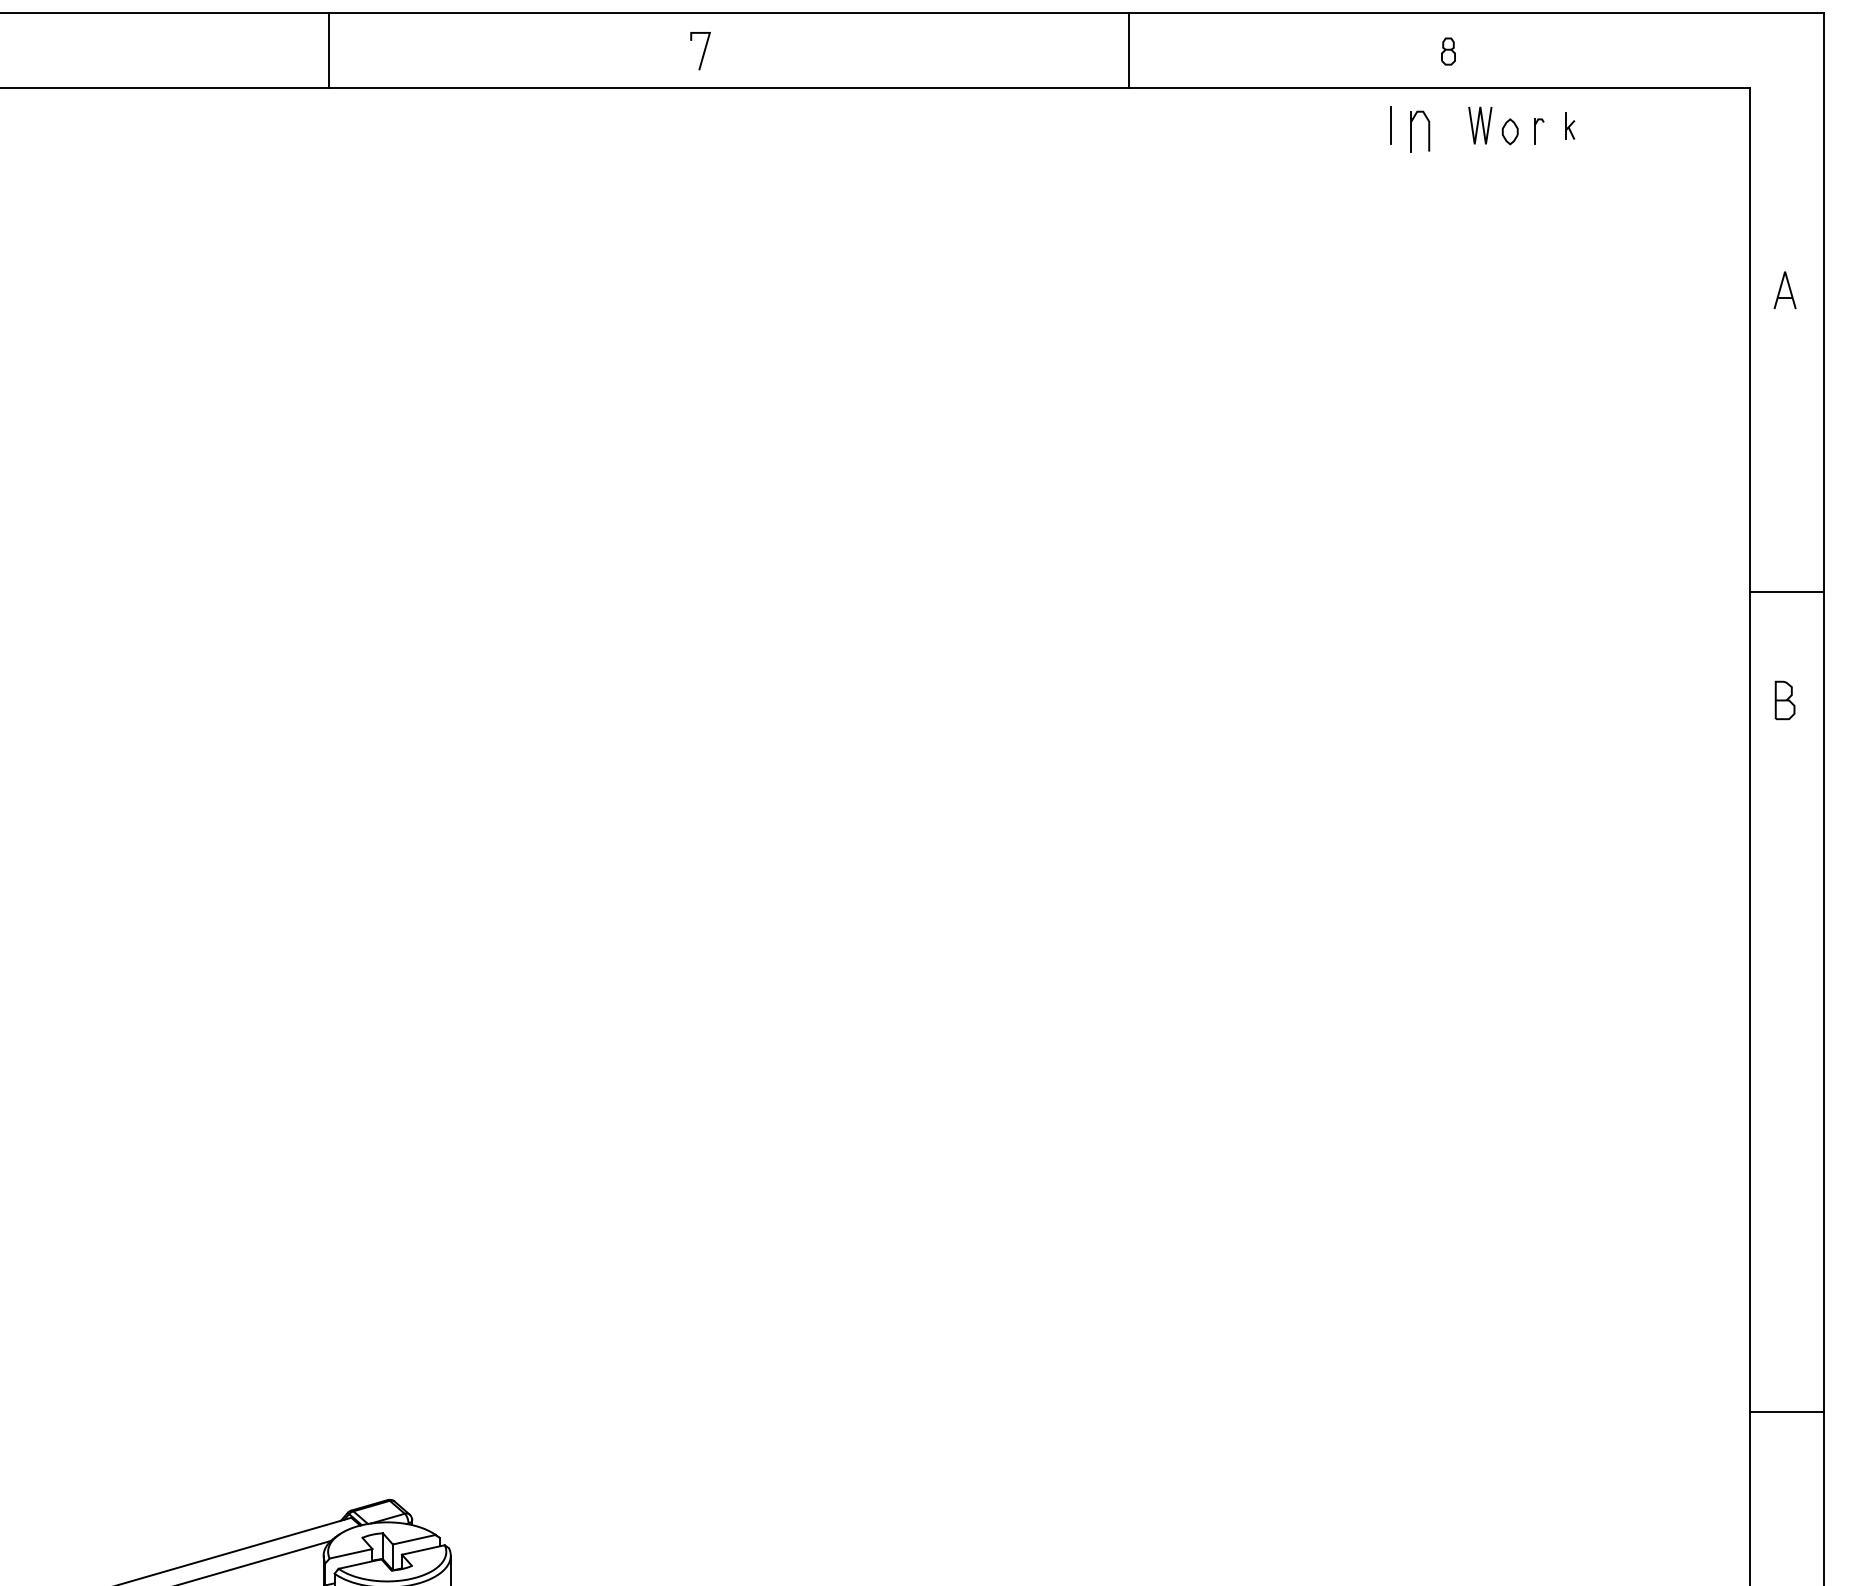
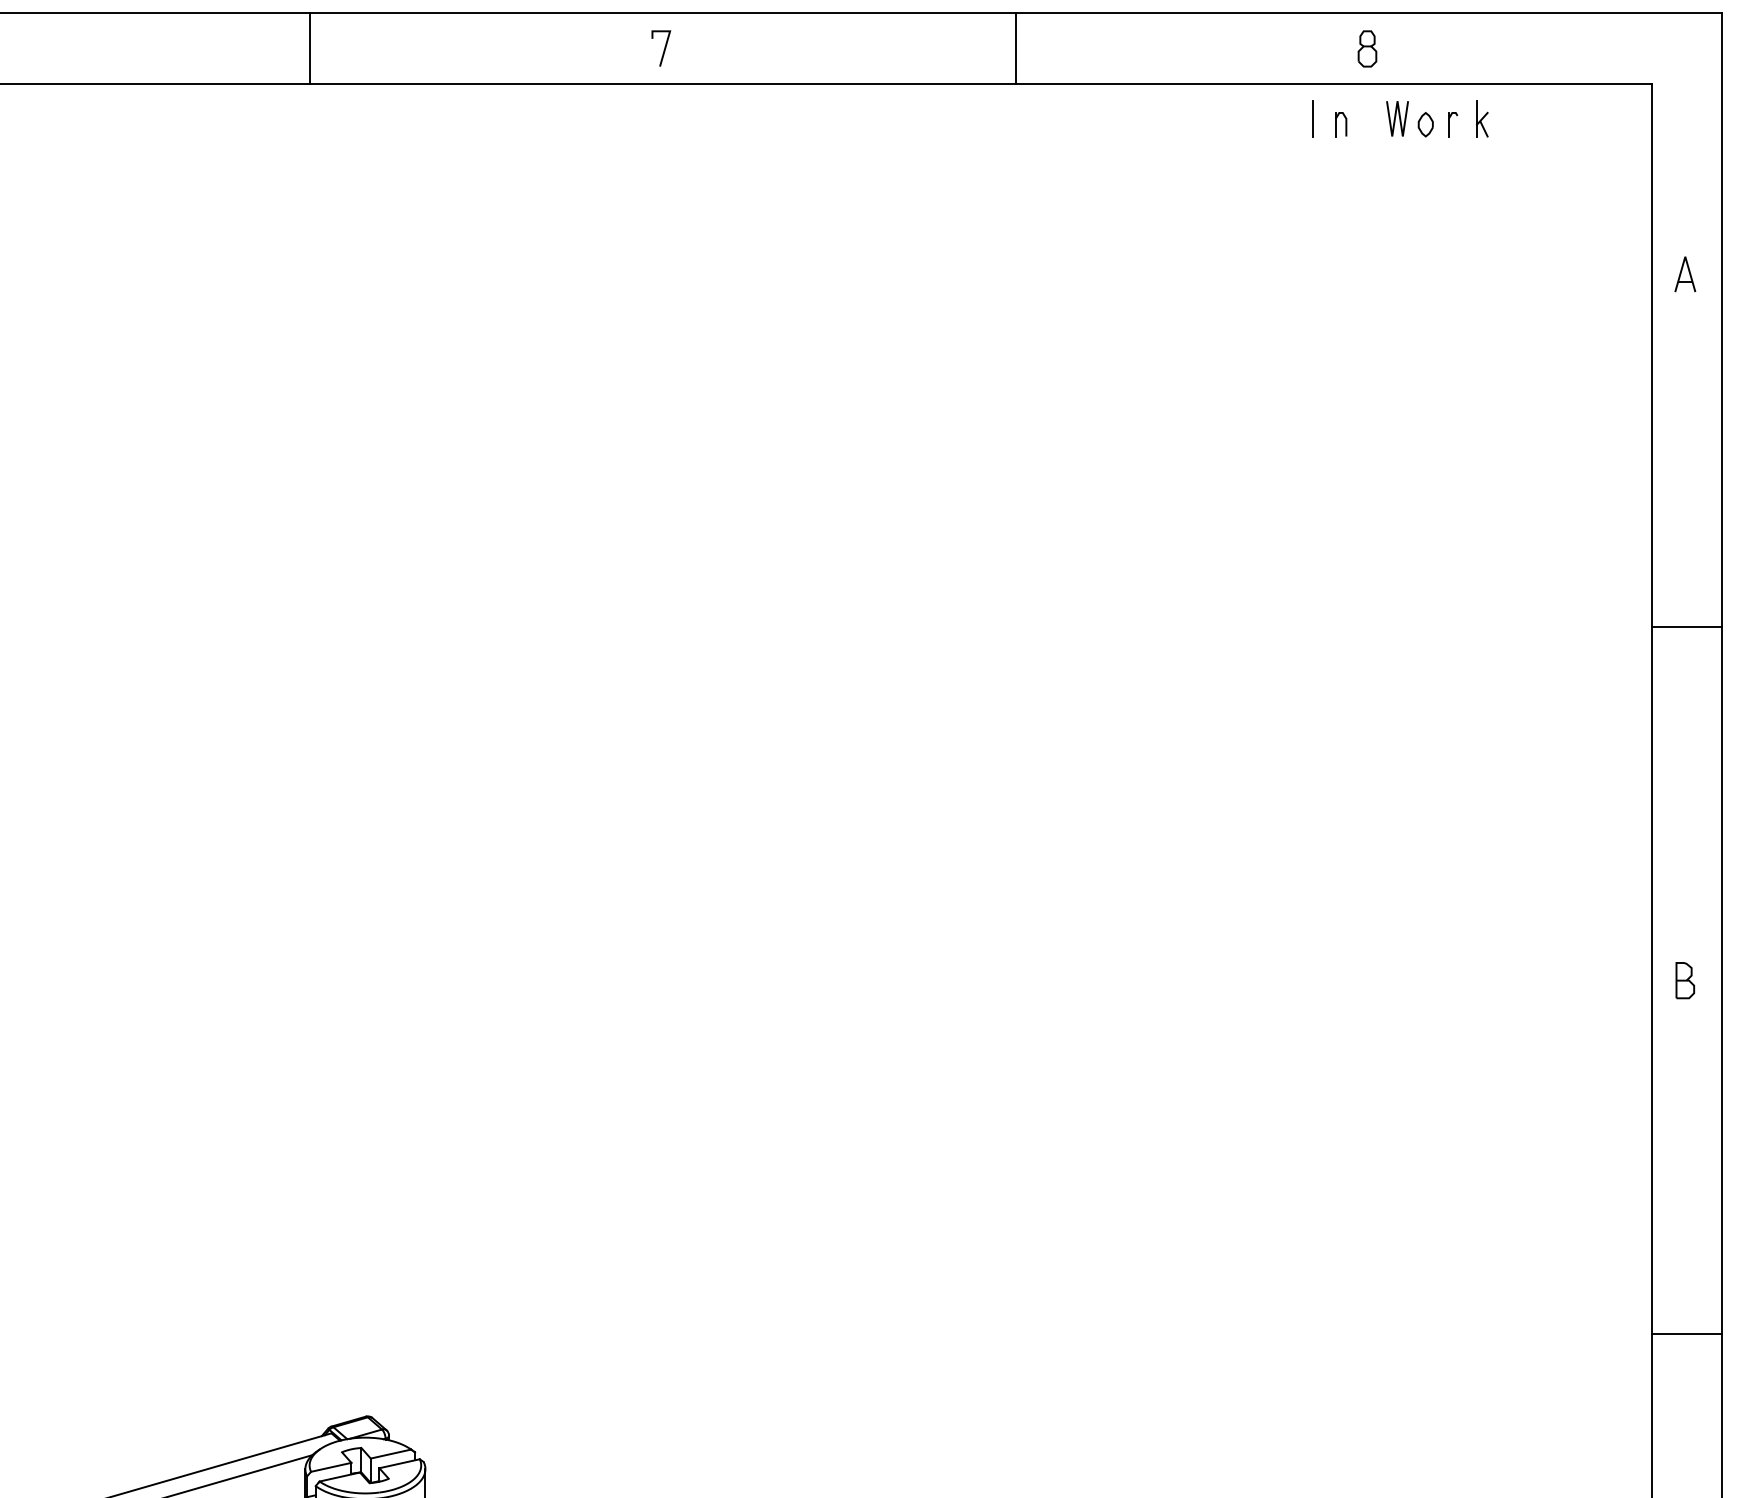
line: (1129, 50) -> (1016, 47), moved
part: (1448, 51) -> (1367, 48), size x1.43
part: (1570, 125) -> (1482, 118), size x1.43
part: (1420, 131) -> (1341, 124), size x0.62
line: (1786, 592) -> (1686, 627), moved
part: (1785, 700) -> (1685, 980), moved

